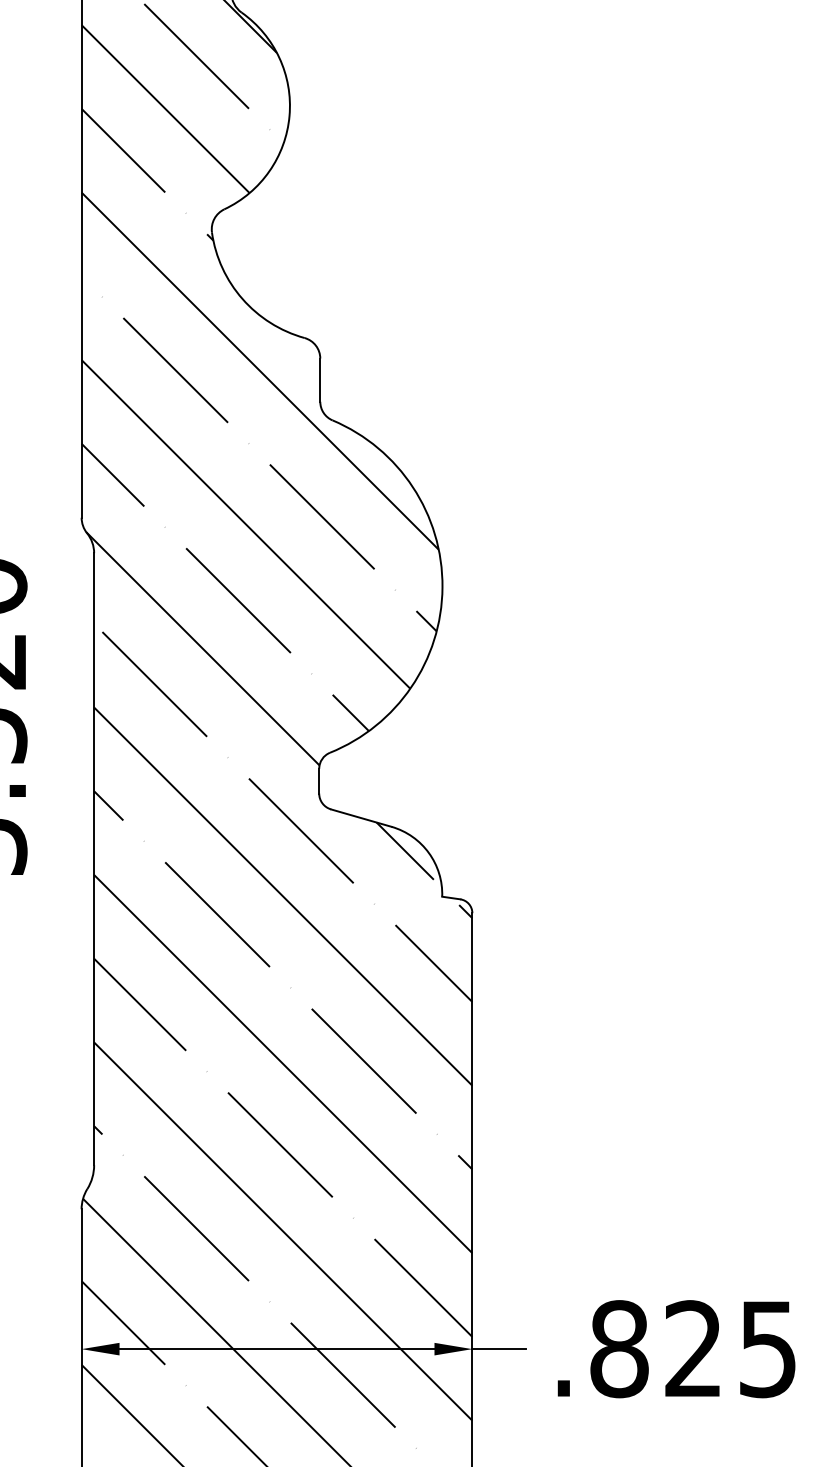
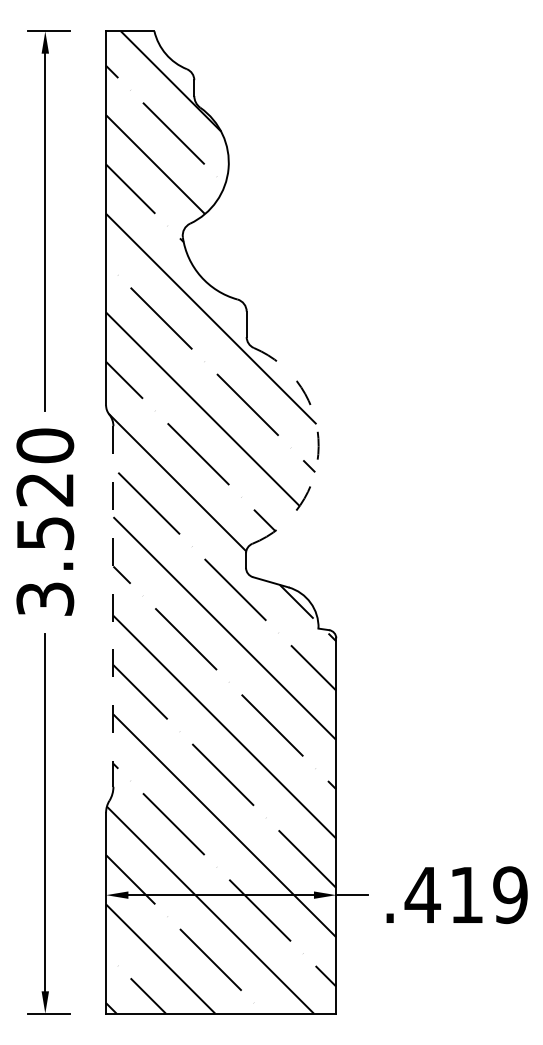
arc: (442, 587) -> (318, 446), solid -> dashed
line: (94, 860) -> (113, 607), solid -> dashed
text: (691, 1349) -> (465, 895), .825 -> .419

